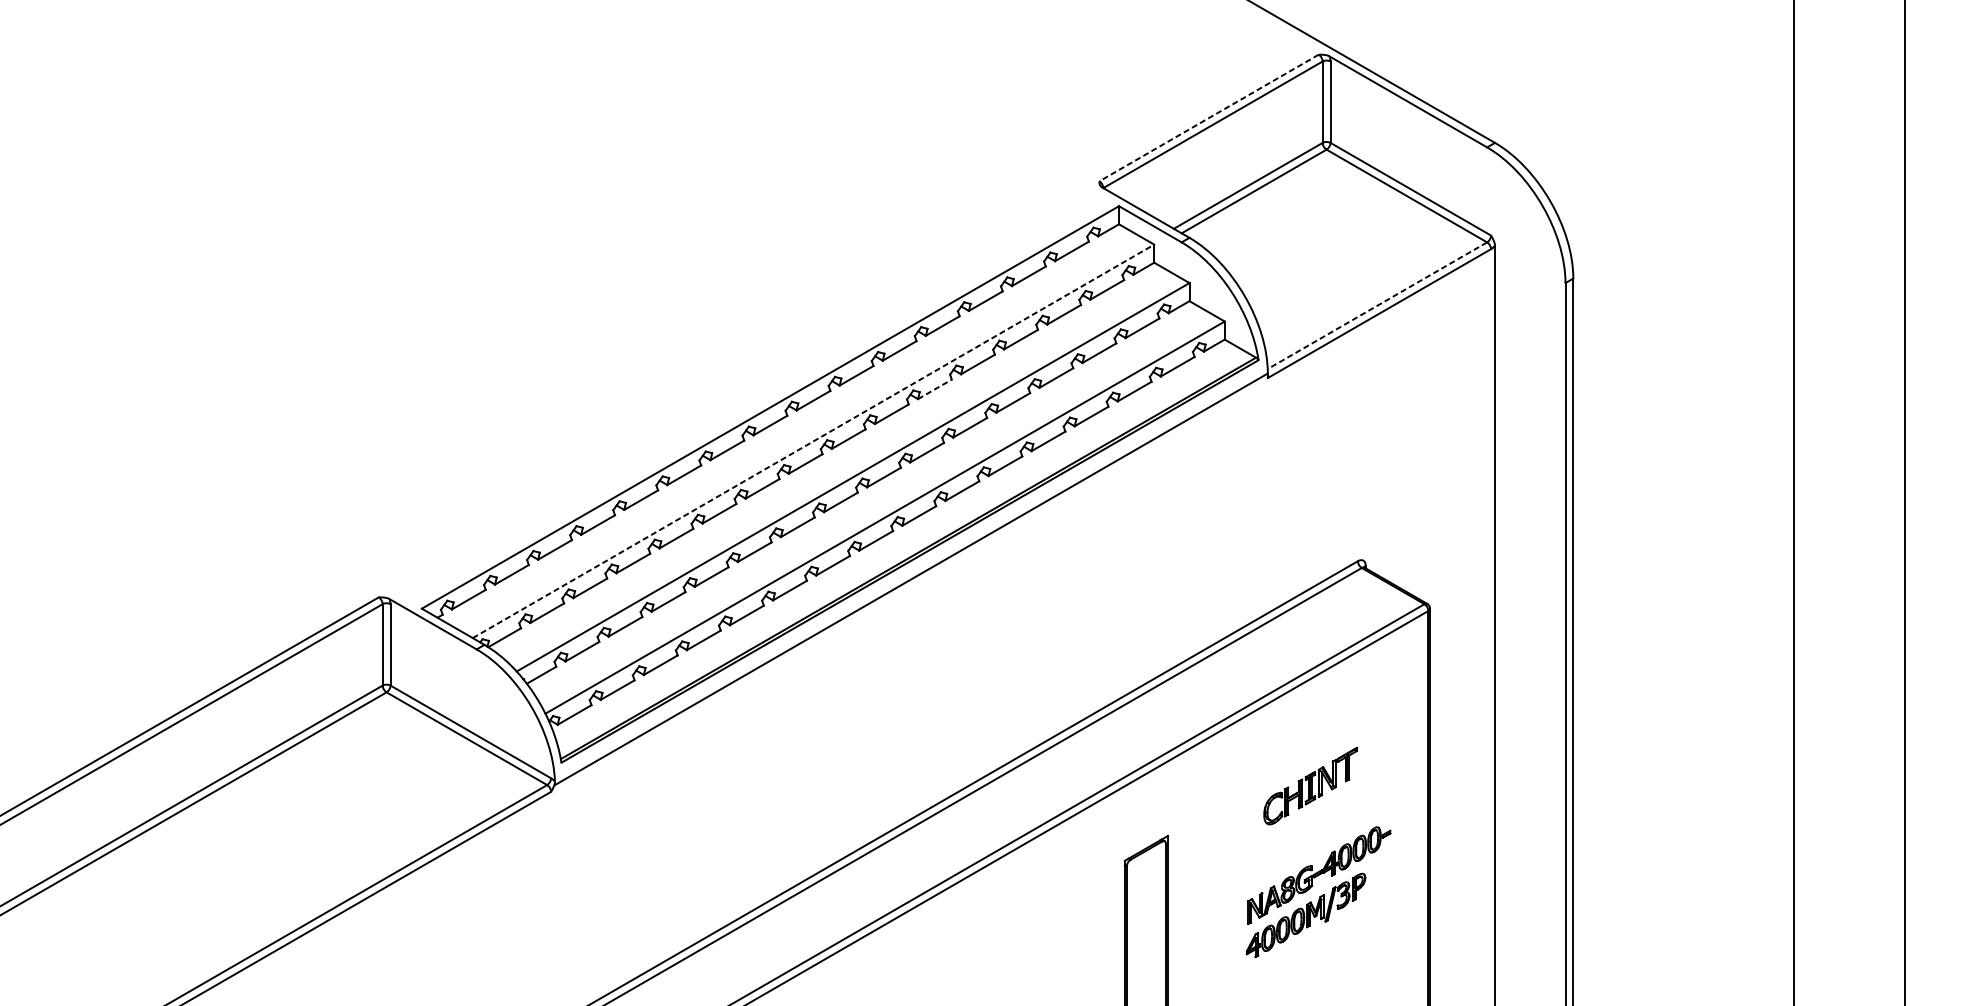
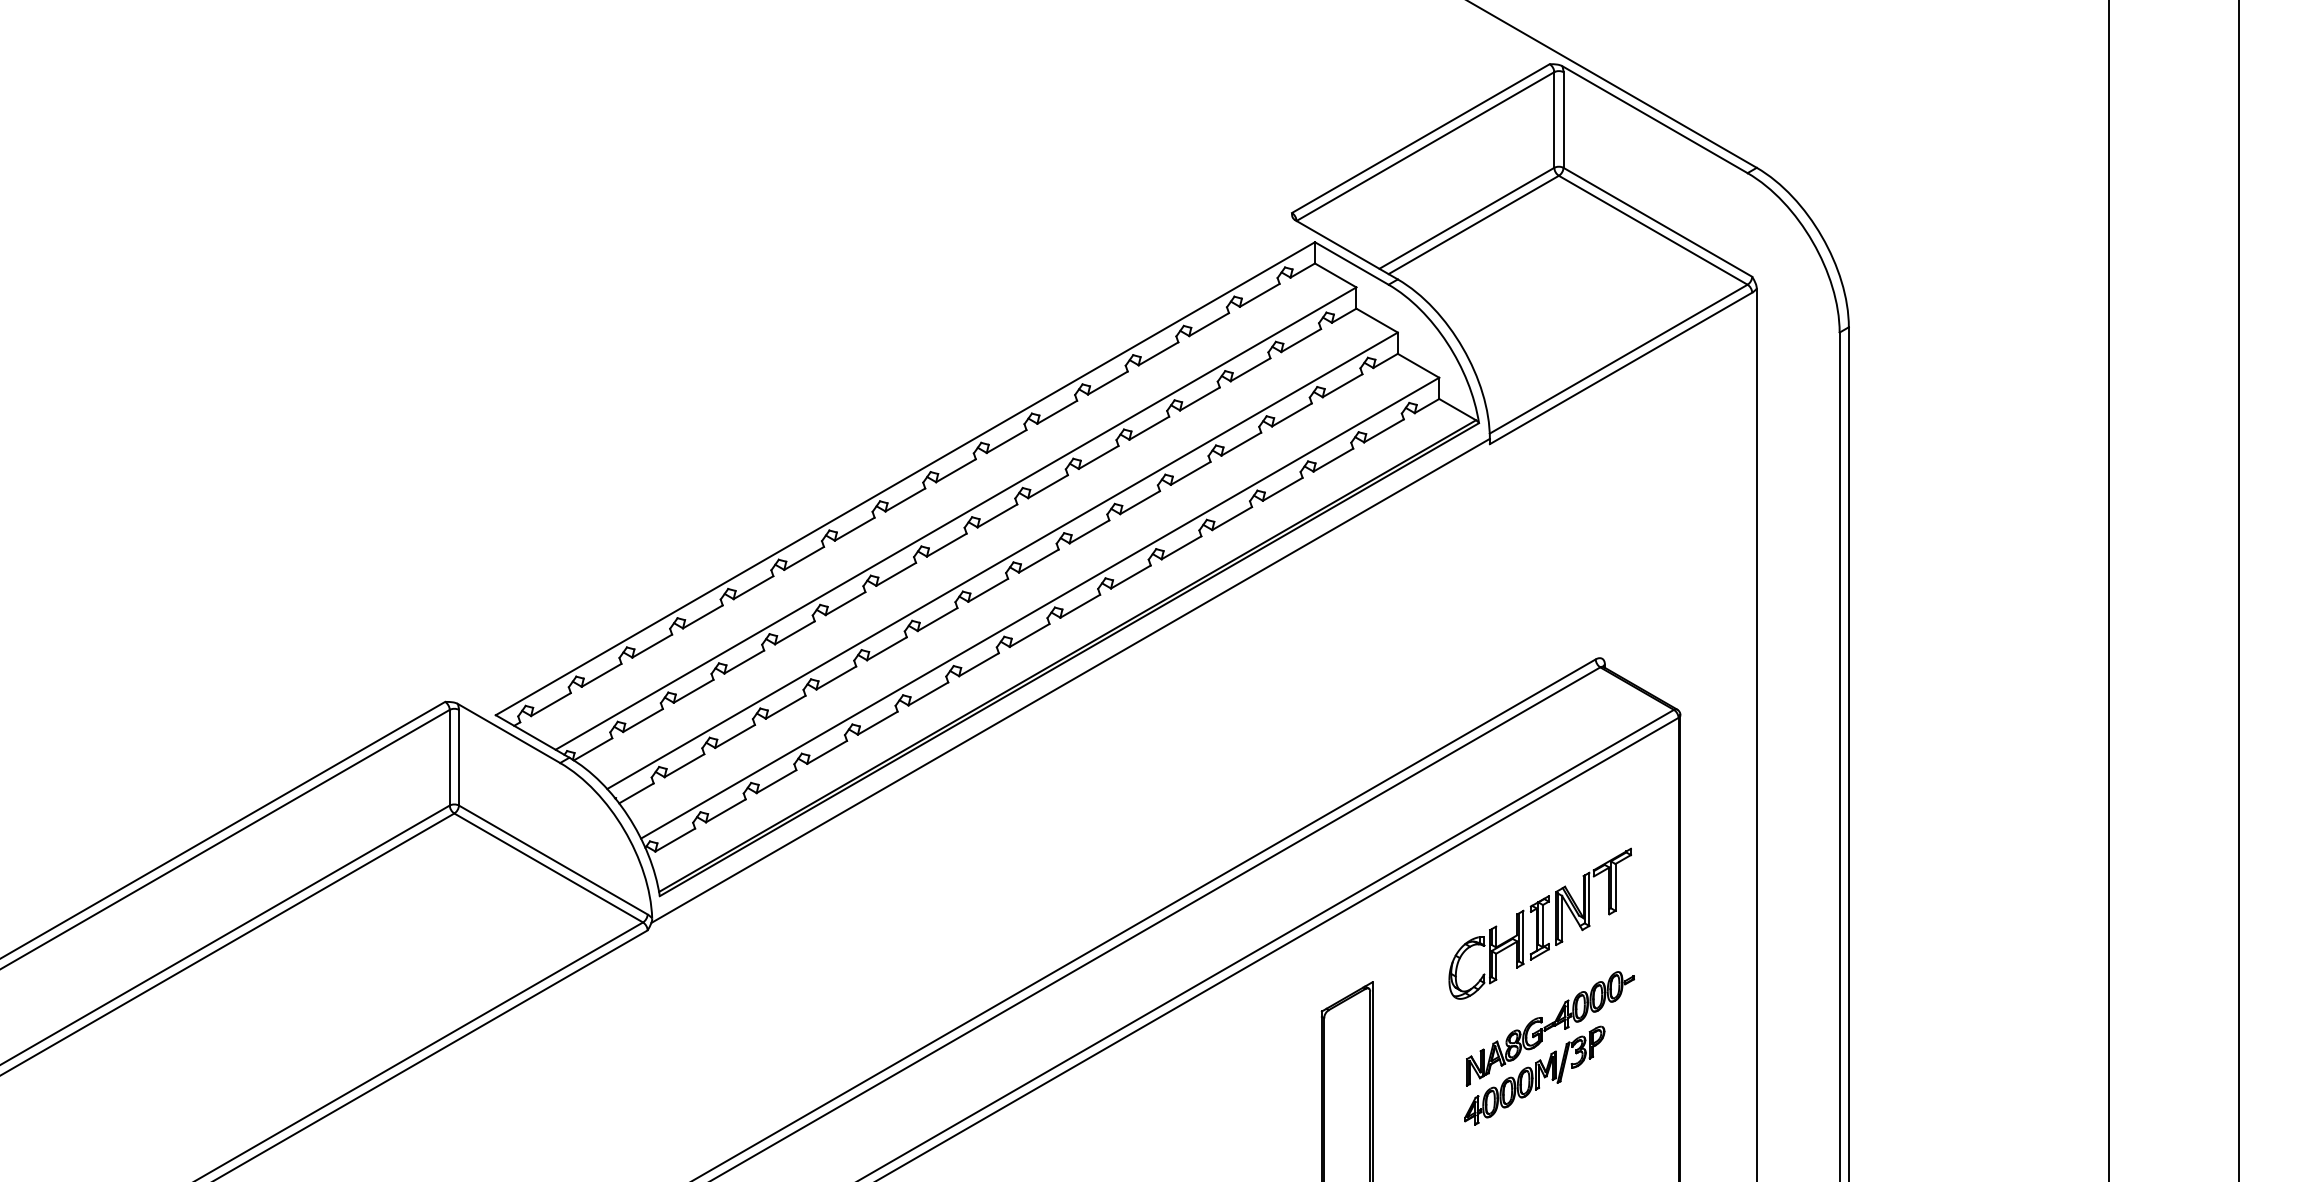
line: (1208, 117) -> (1420, 138), dashed -> solid
line: (1377, 305) -> (1618, 359), dashed -> solid
line: (934, 389) -> (1098, 457), dashed -> solid
line: (813, 441) -> (956, 518), dashed -> solid
part: (1310, 785) -> (1539, 923), size x1.67

